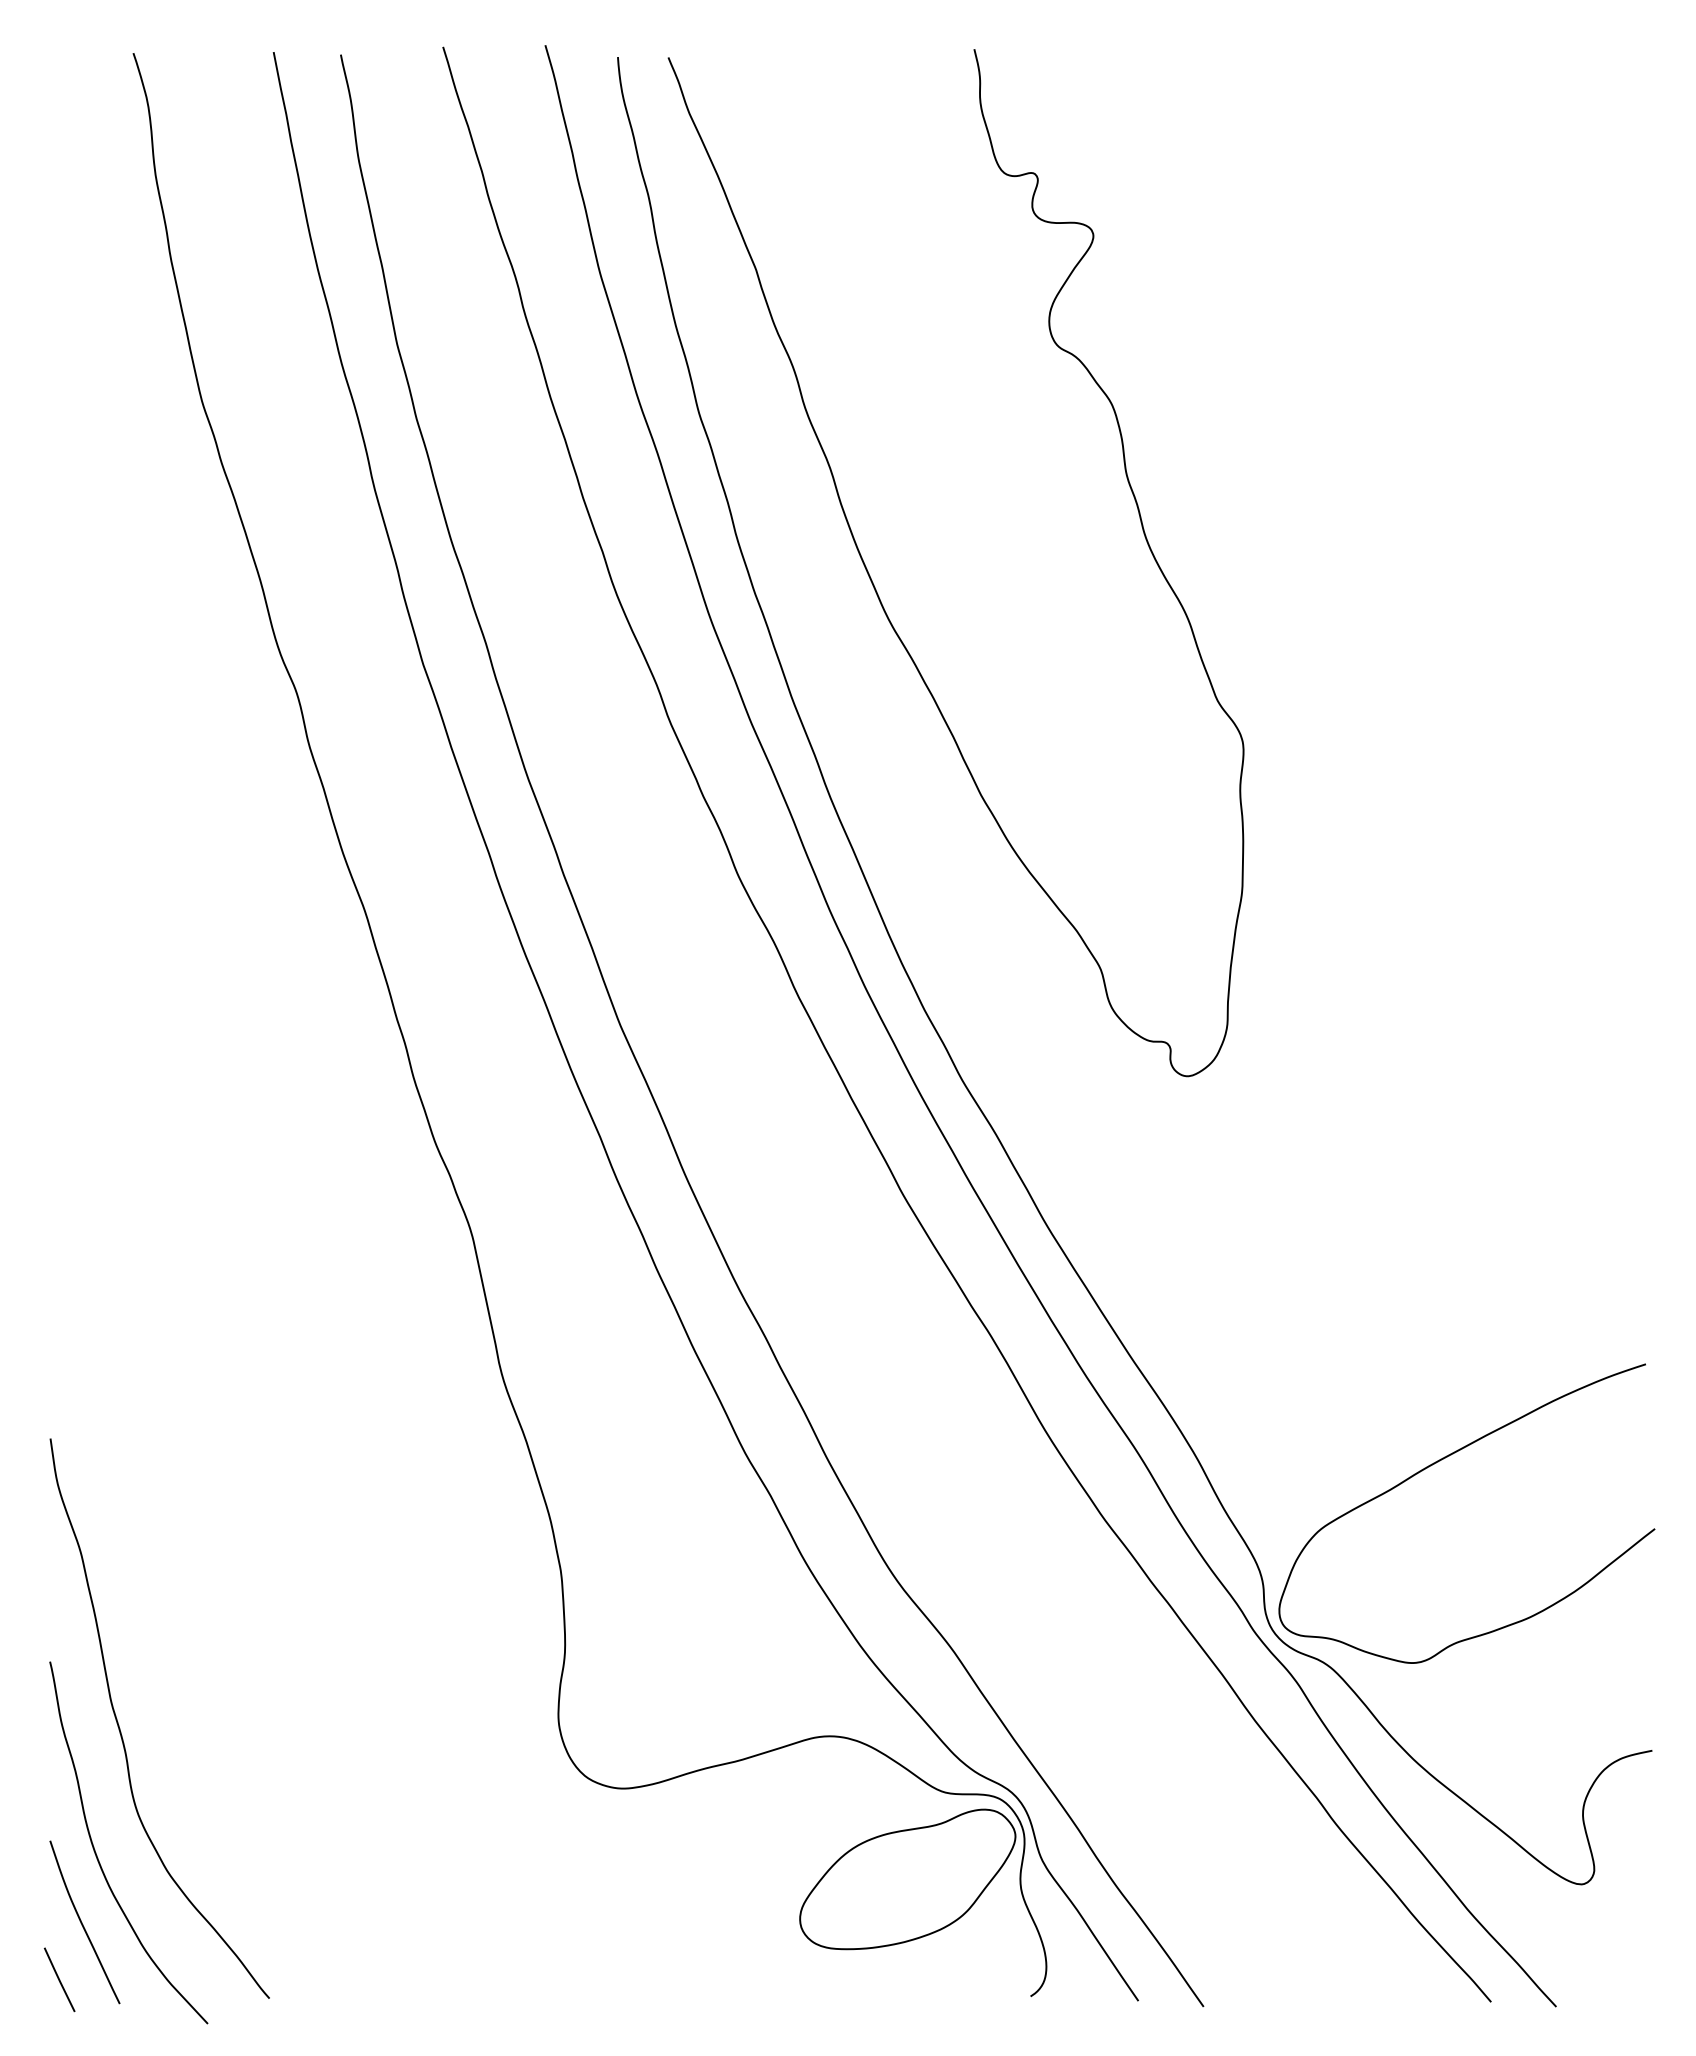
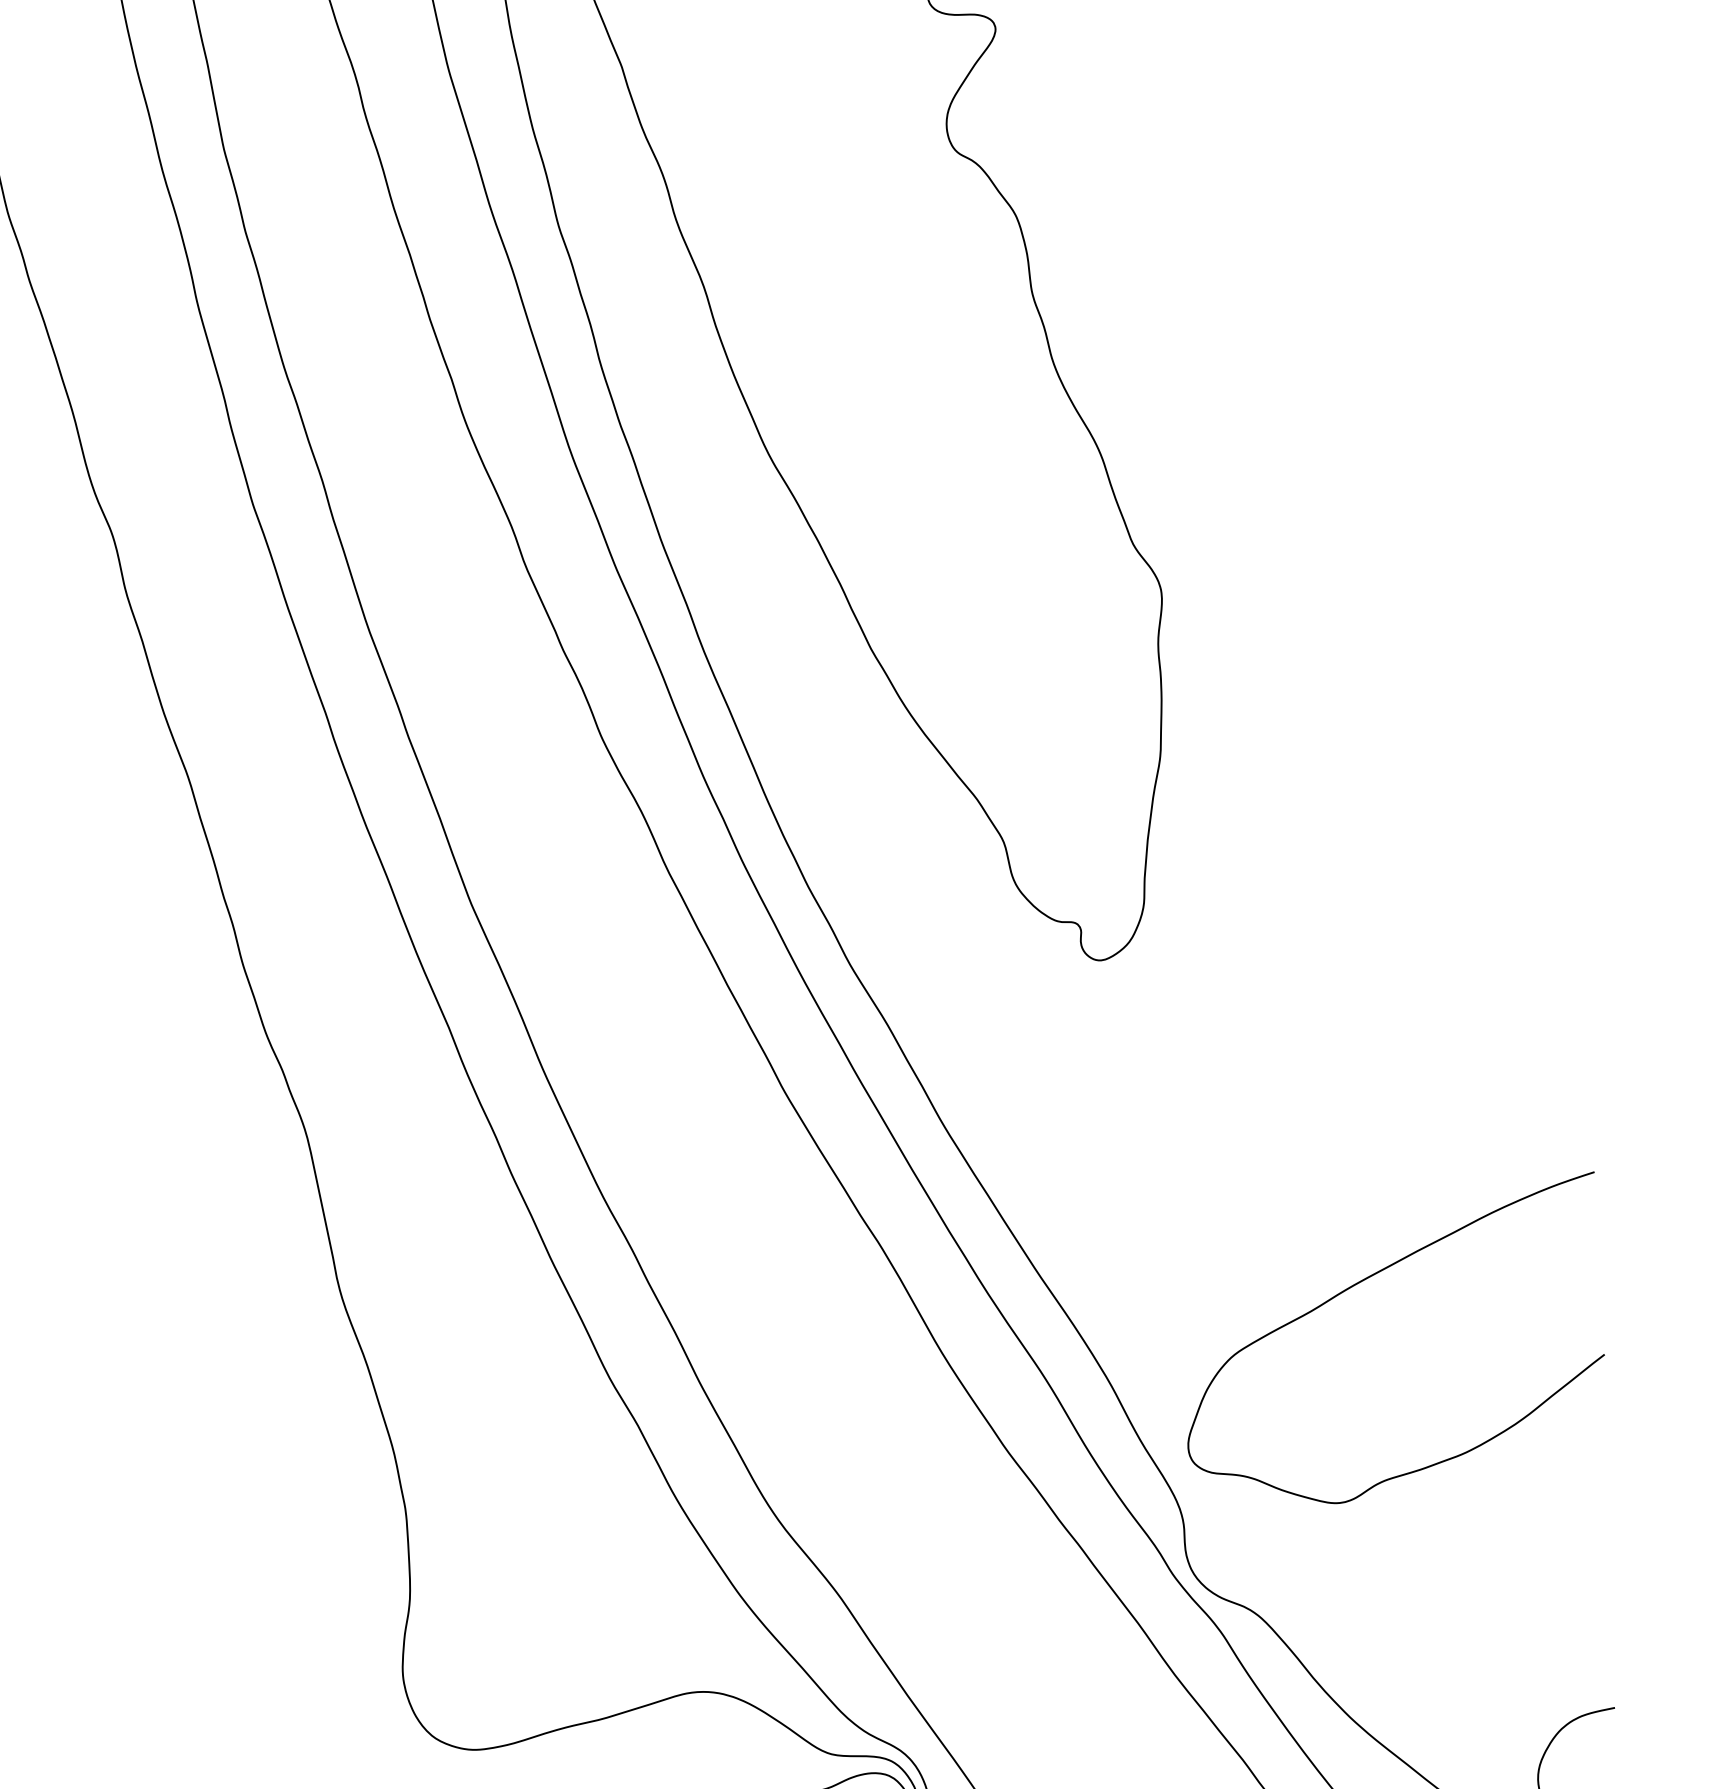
curve: (1440, 1461) -> (1366, 1279), moved

